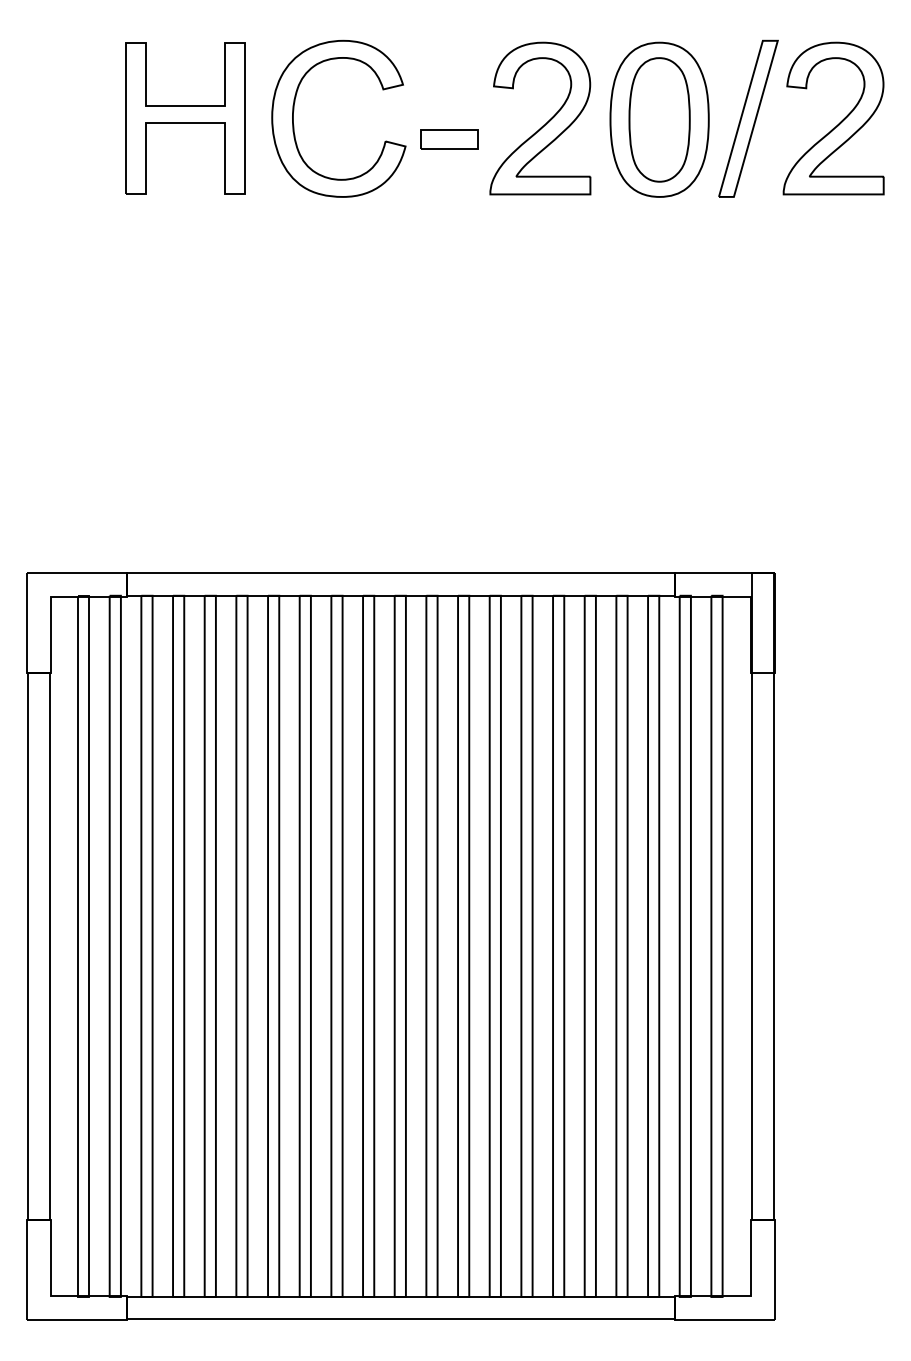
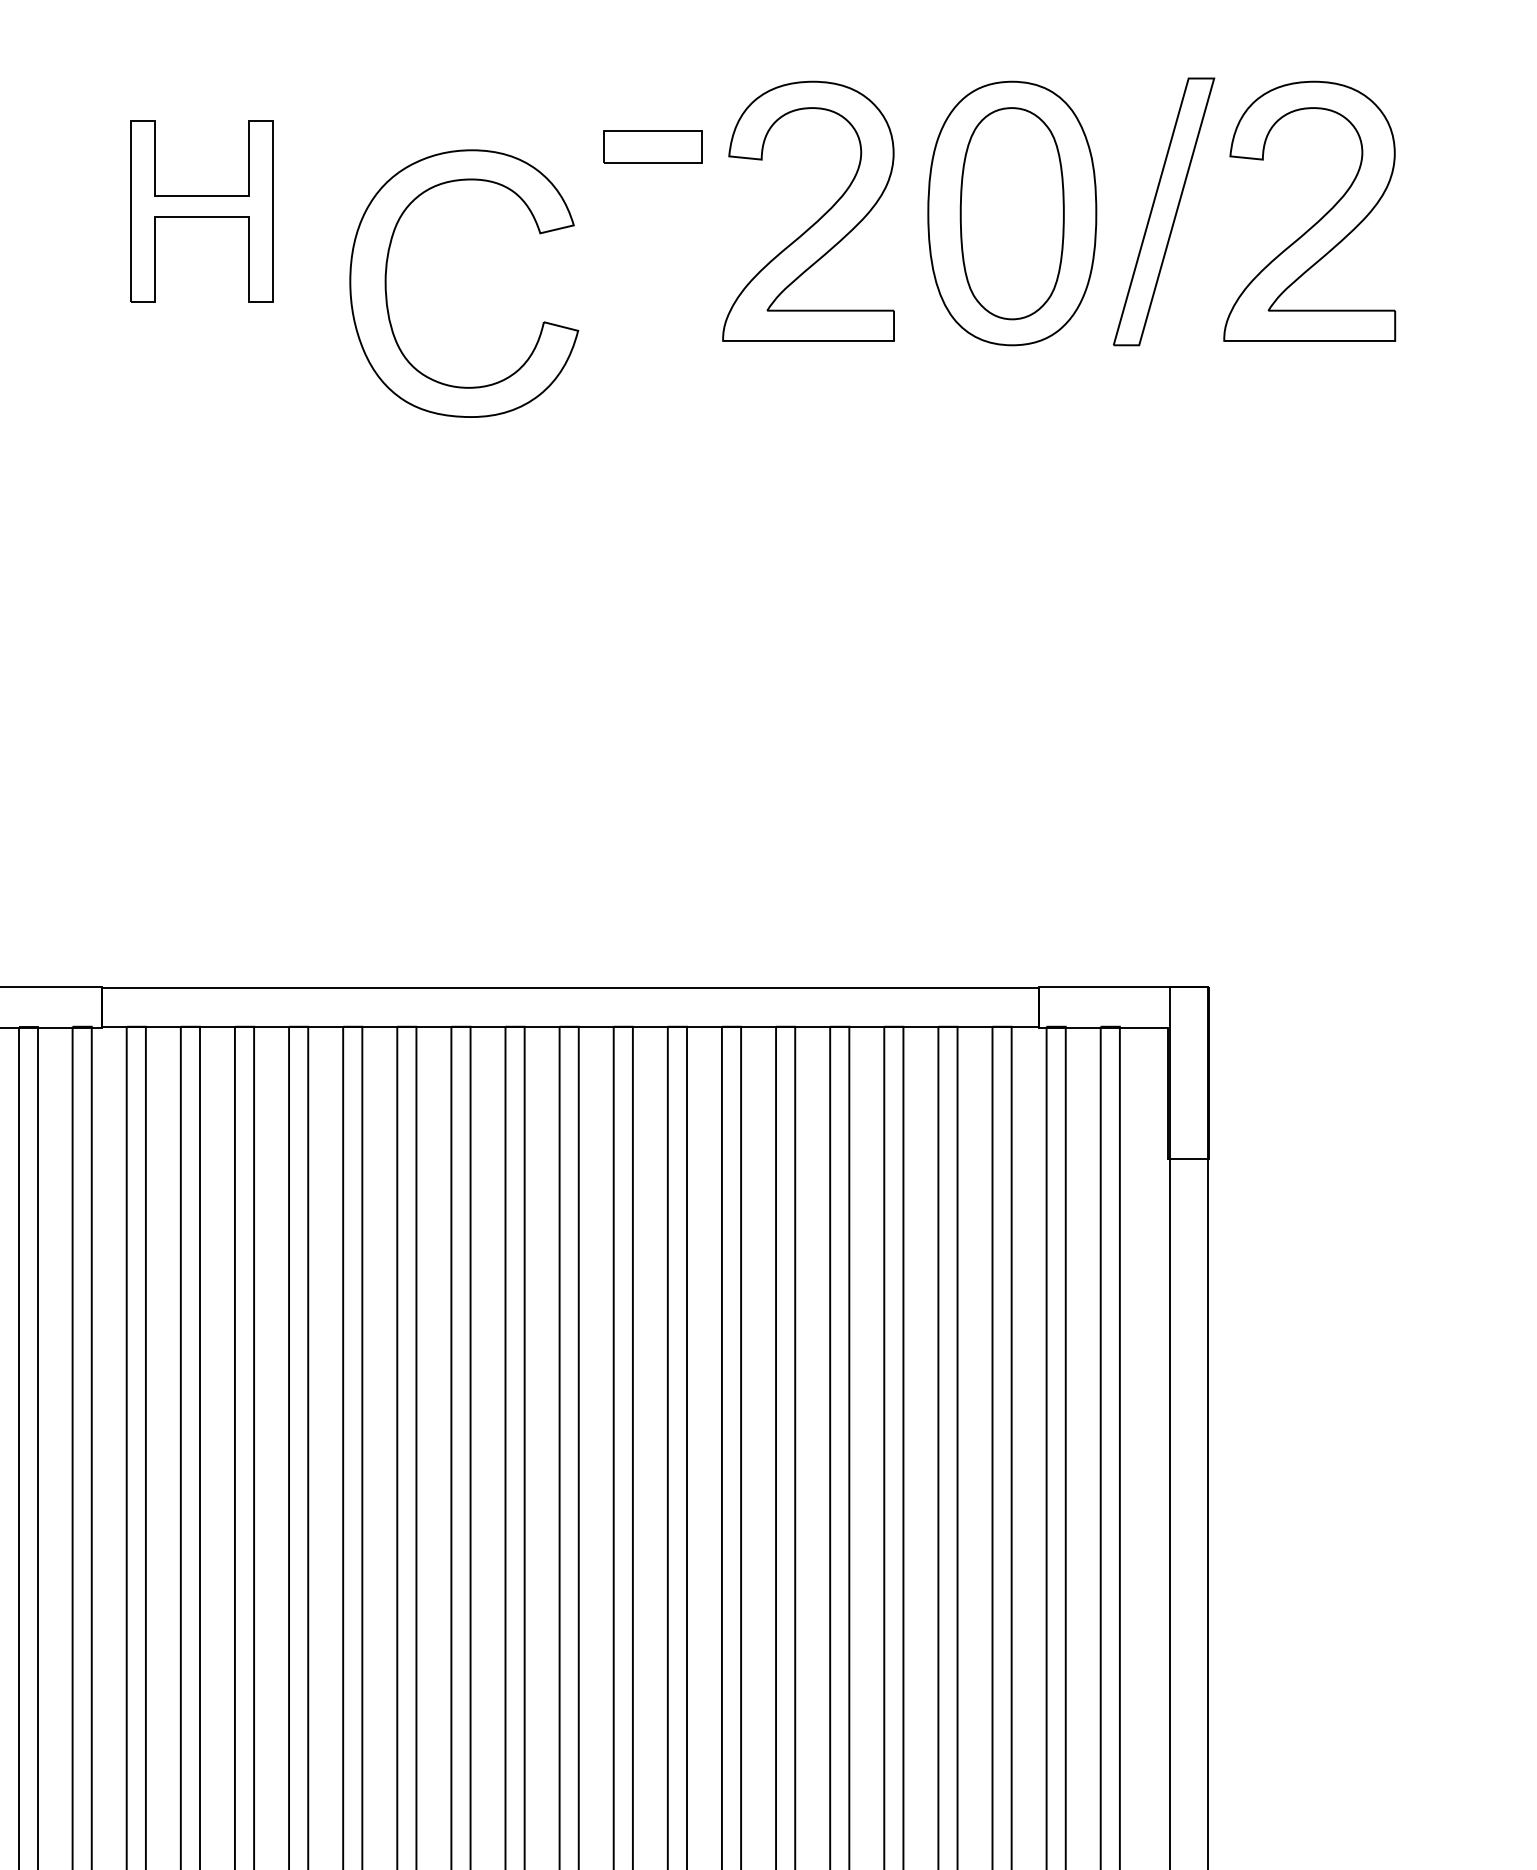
part: (185, 118) -> (202, 211), size x0.7
part: (294, 125) -> (388, 294), moved
part: (449, 139) -> (653, 146), moved

